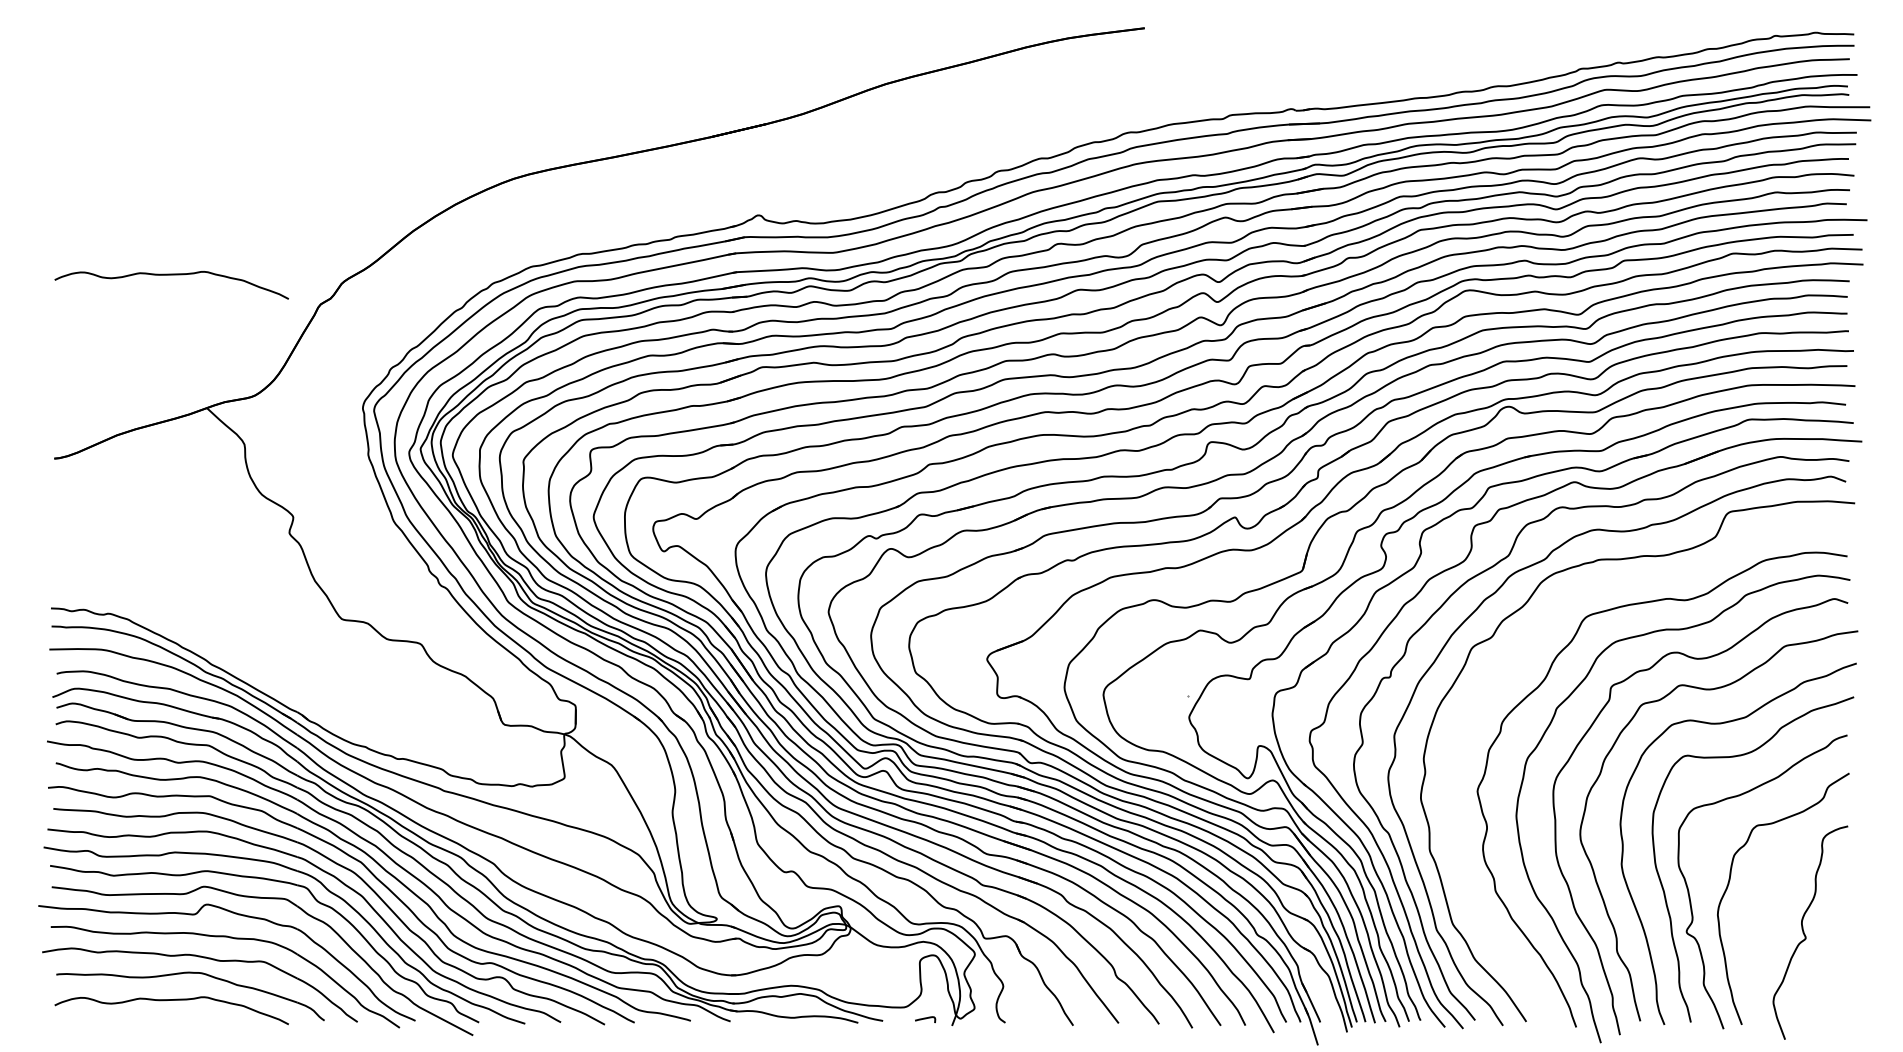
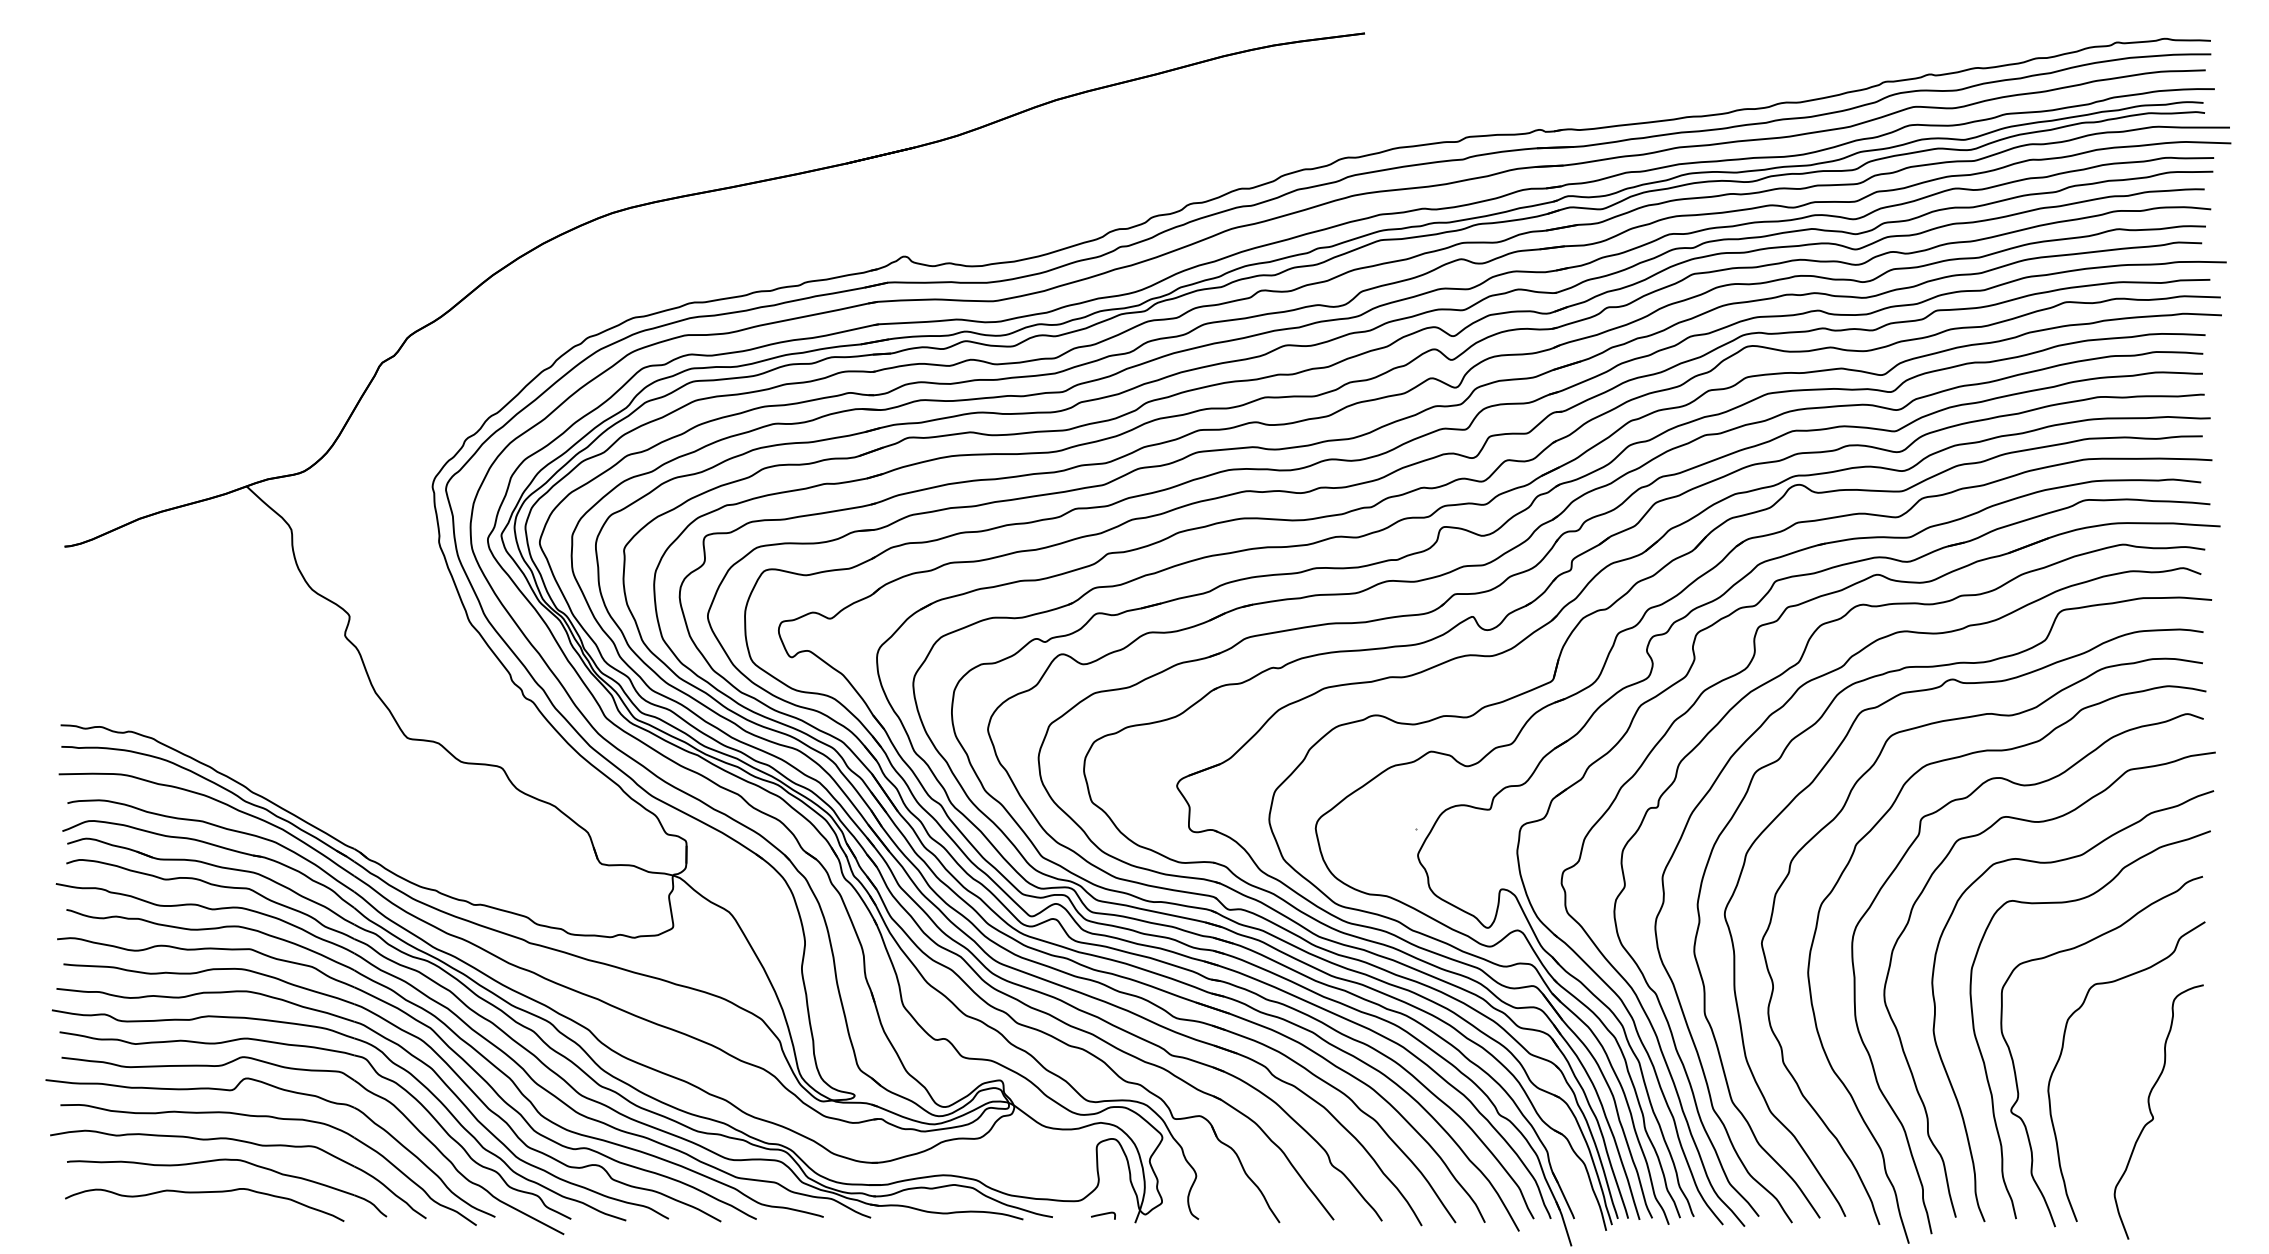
curve: (171, 275) -> (204, 328), removed
curve: (1521, 655) -> (1814, 781), added

